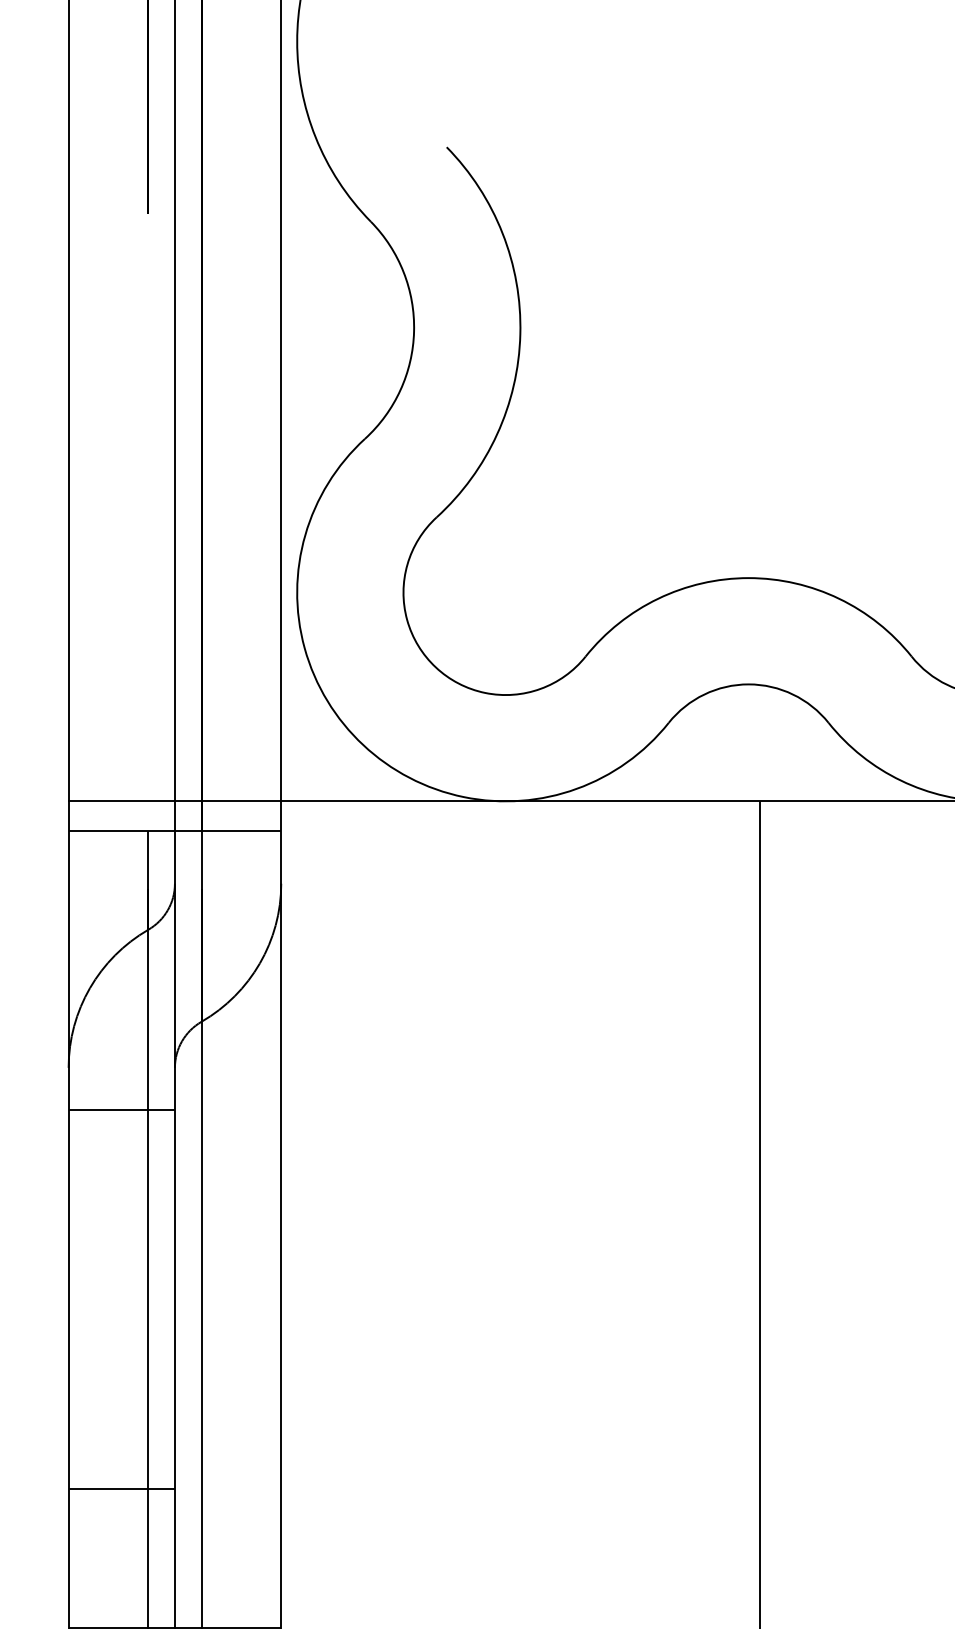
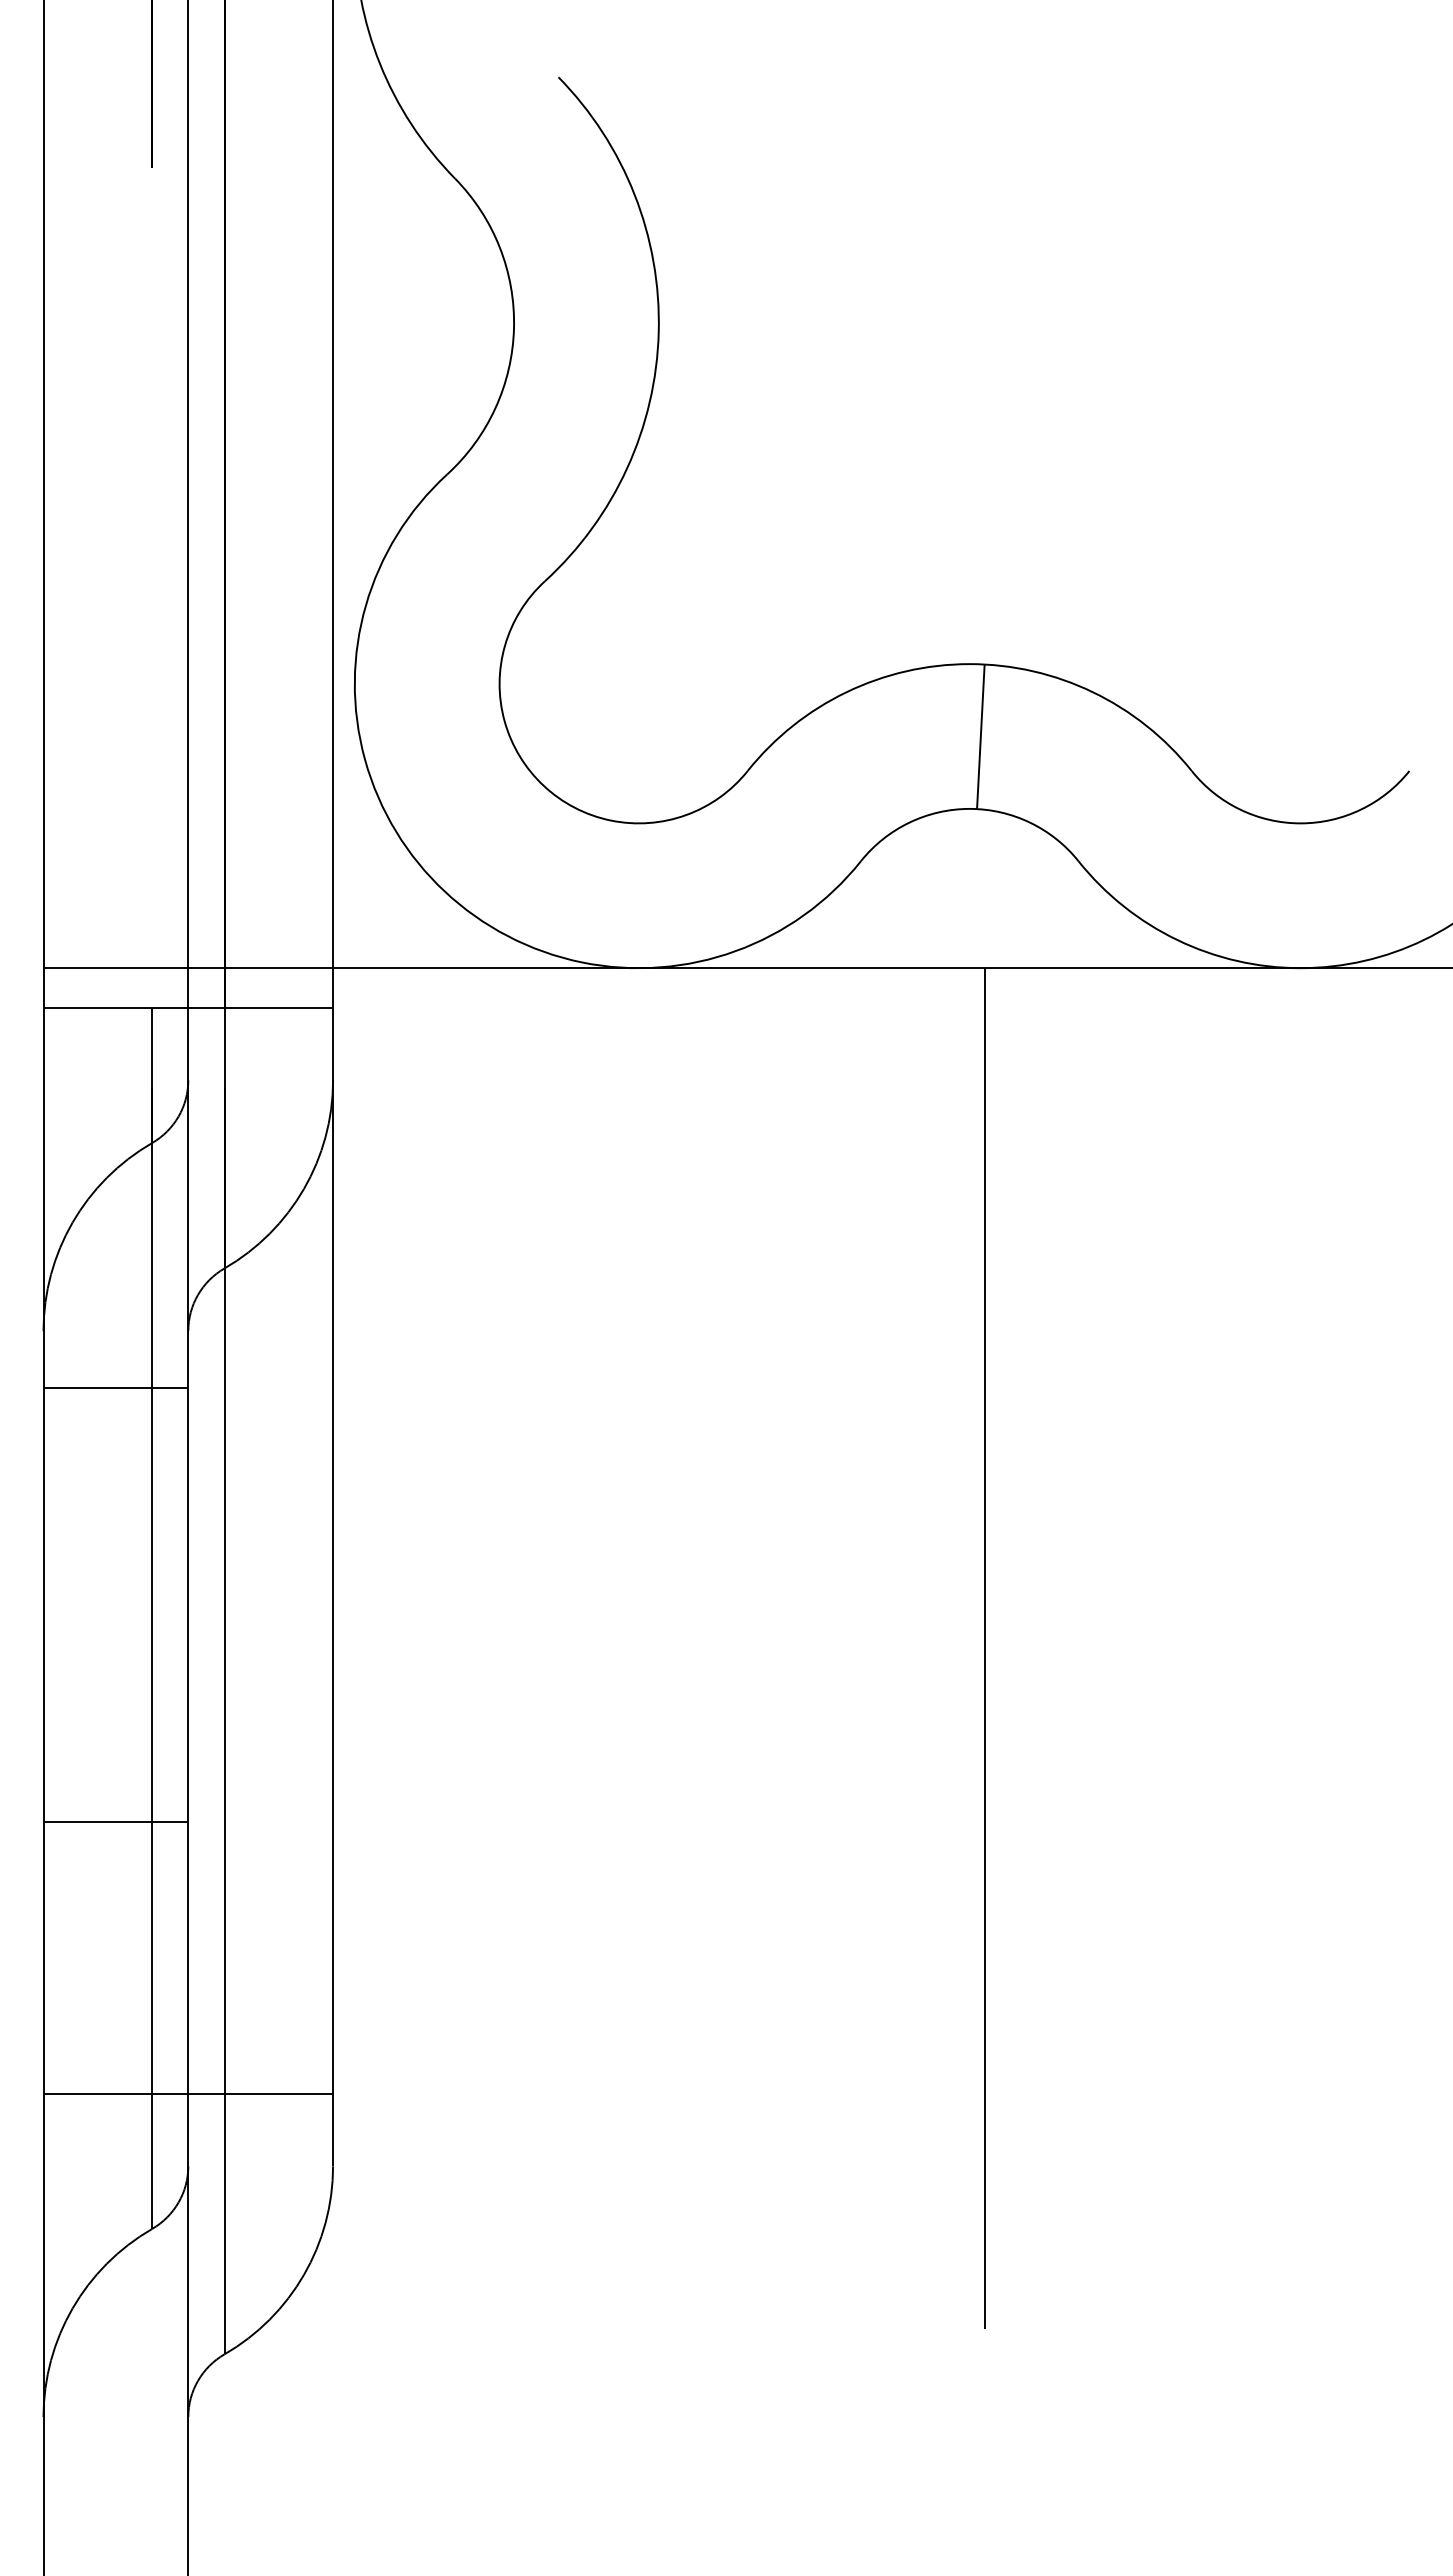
line: (756, 631) -> (980, 736), added
line: (121, 1488) -> (115, 1822), moved

